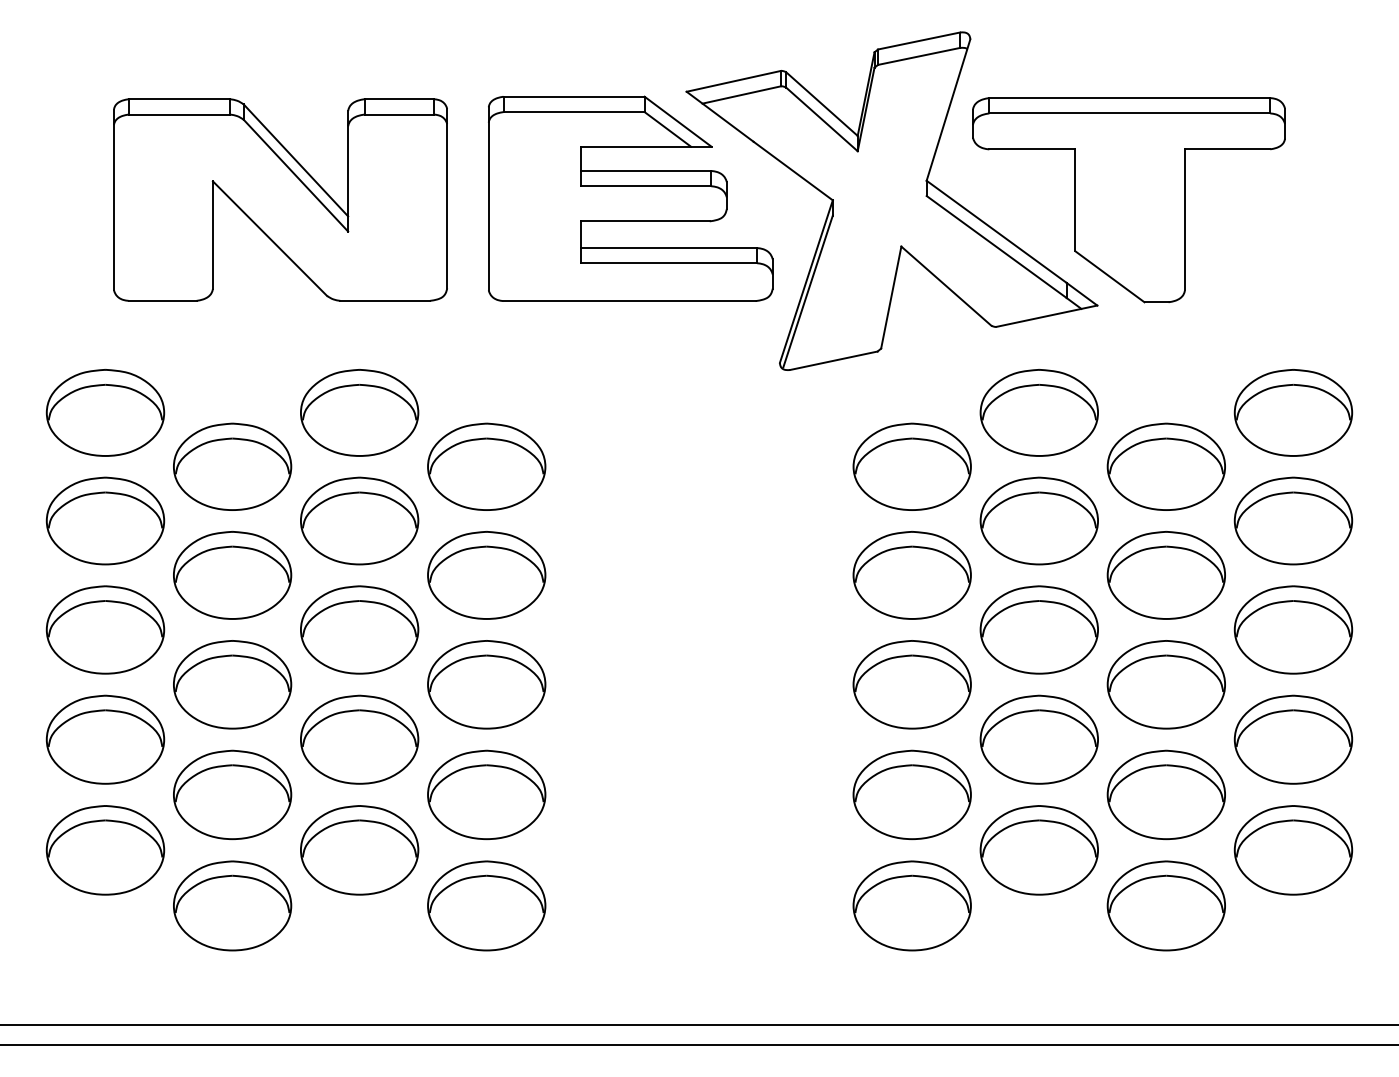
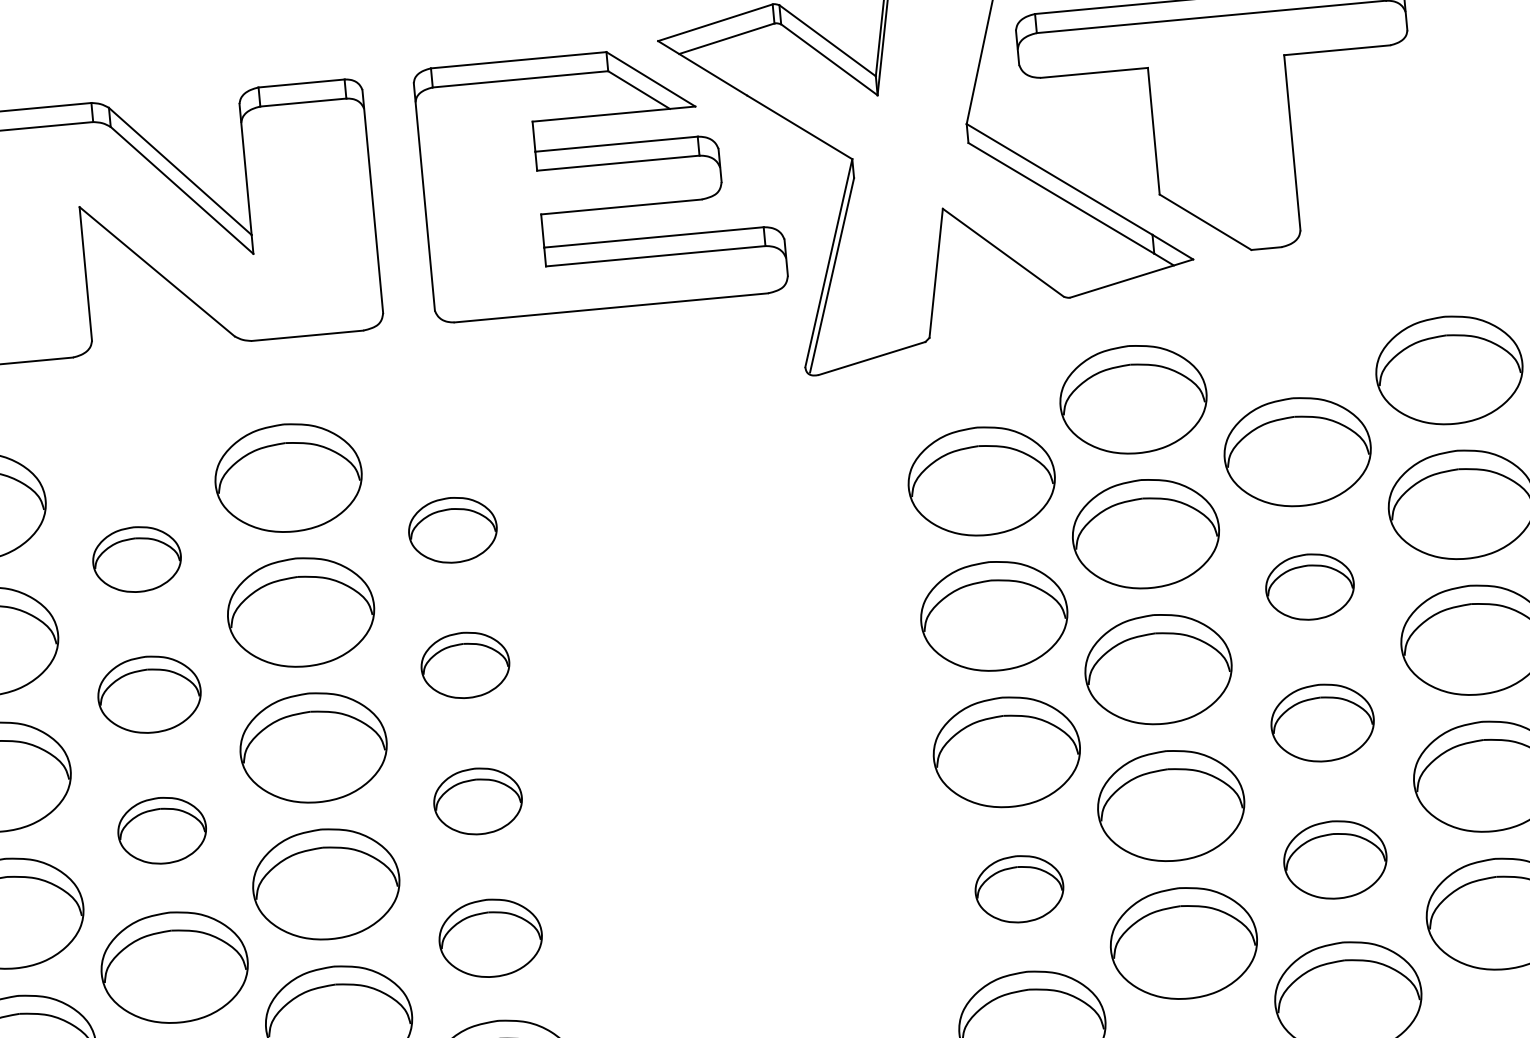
part: (232, 466) -> (136, 559), size x0.6
part: (486, 466) -> (452, 529), size x0.6
part: (232, 575) -> (149, 694), size x0.7
part: (486, 575) -> (465, 665), size x0.6
part: (1165, 575) -> (1309, 587), size x0.6
part: (232, 684) -> (161, 830), size x0.6
part: (486, 684) -> (477, 800), size x0.6
part: (1165, 684) -> (1321, 722), size x0.7
part: (486, 794) -> (490, 937), size x0.7
part: (911, 794) -> (1018, 888), size x0.6
part: (1165, 794) -> (1334, 859), size x0.7

